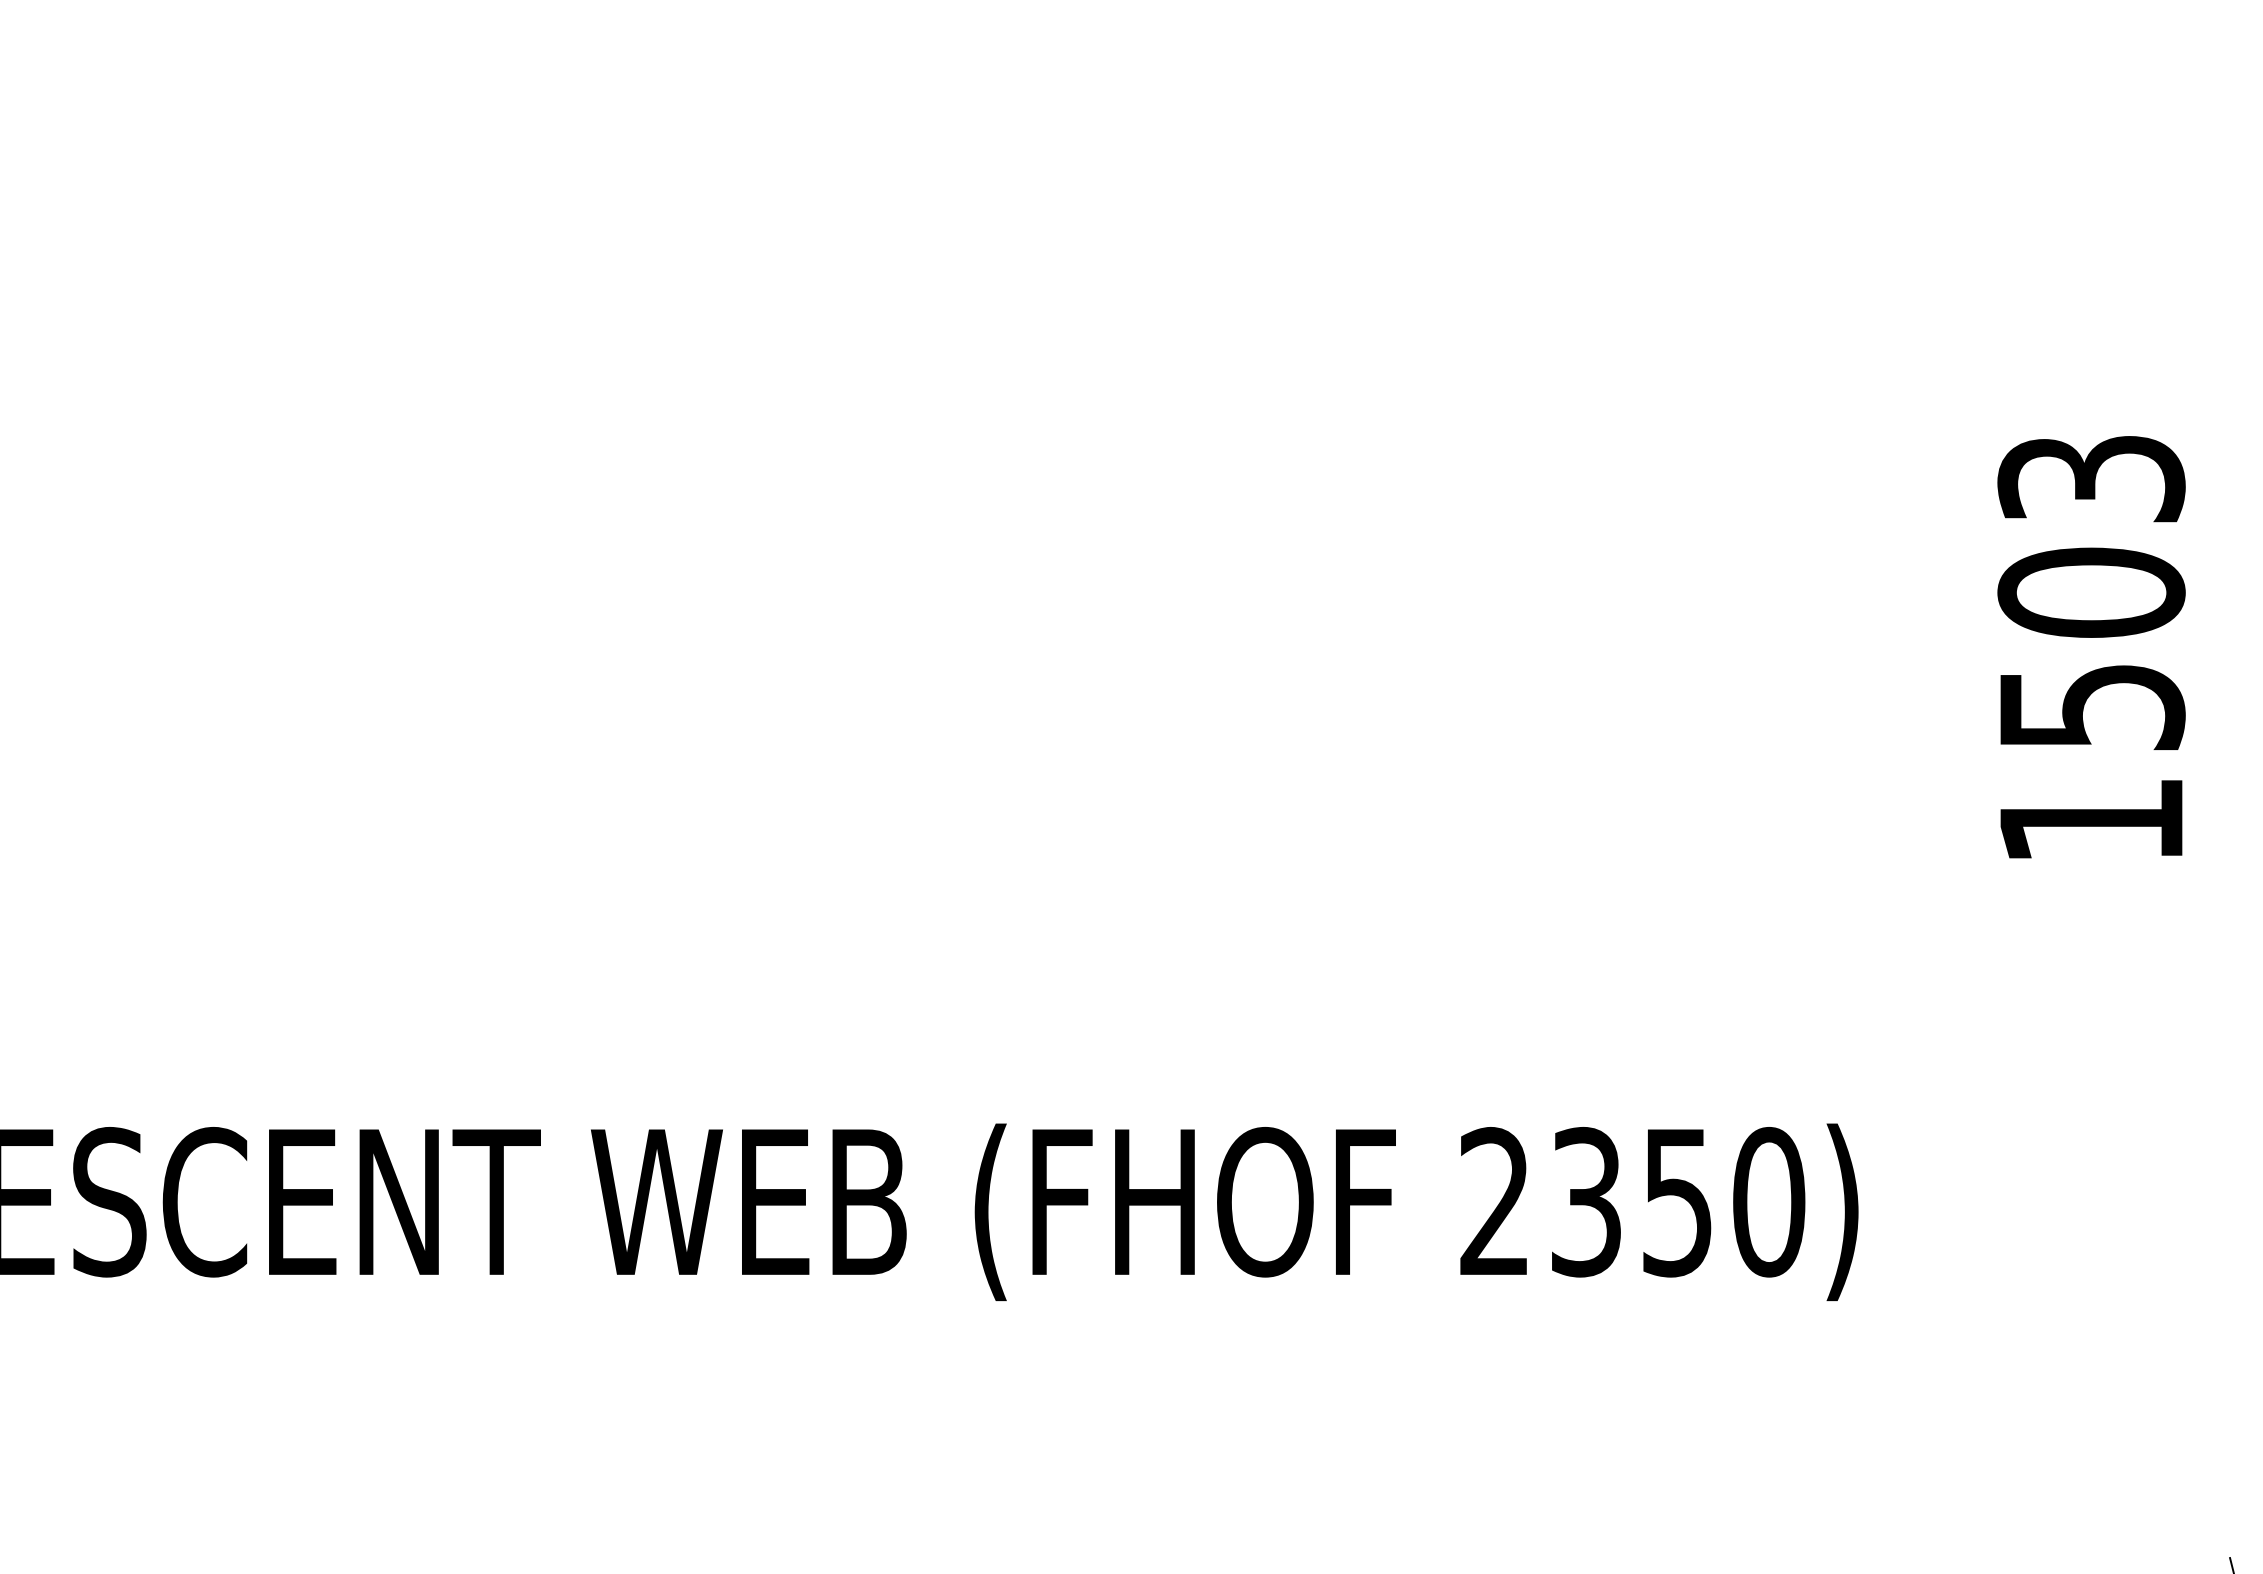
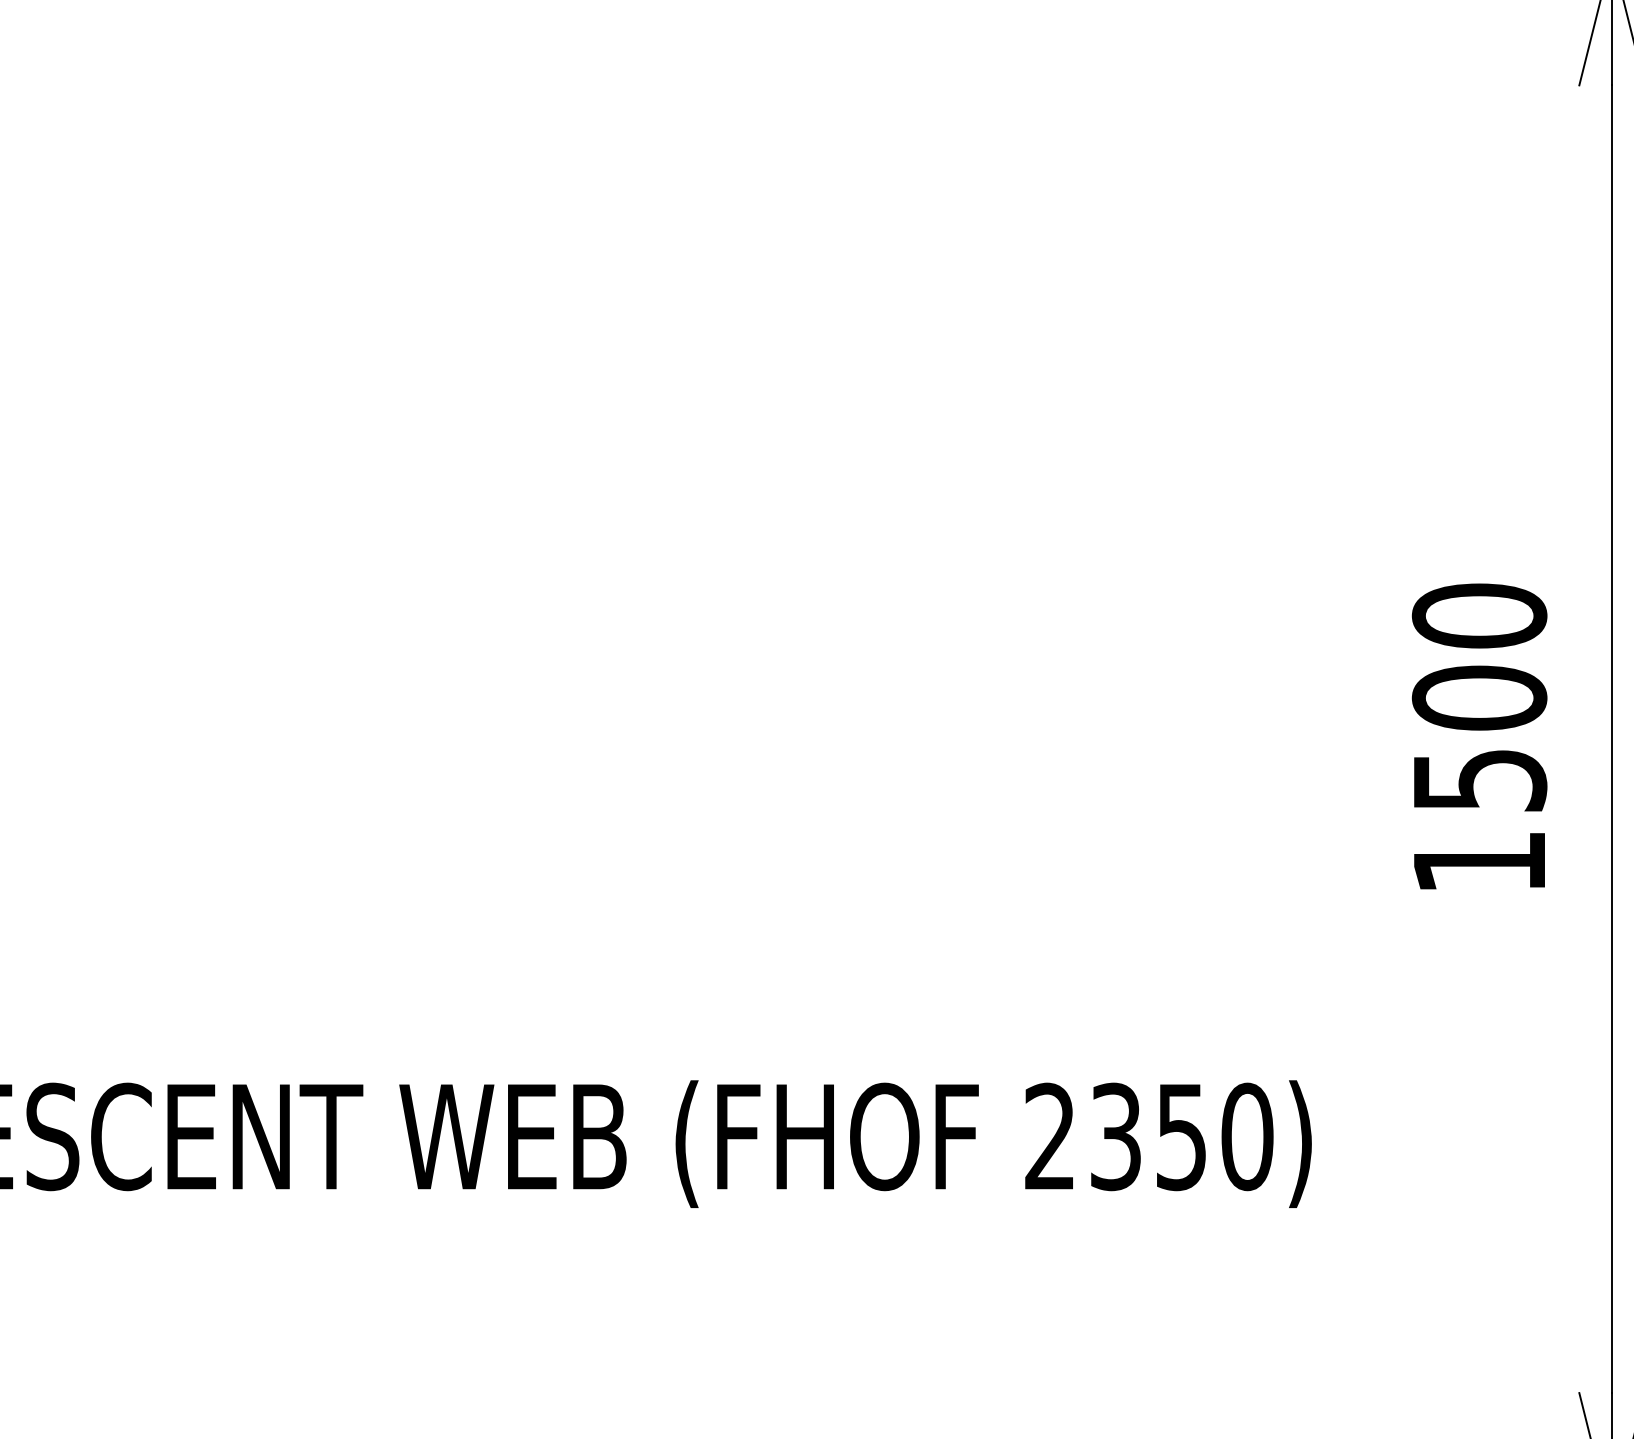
text: (2091, 477) -> (1479, 615), 1503 -> 1500

